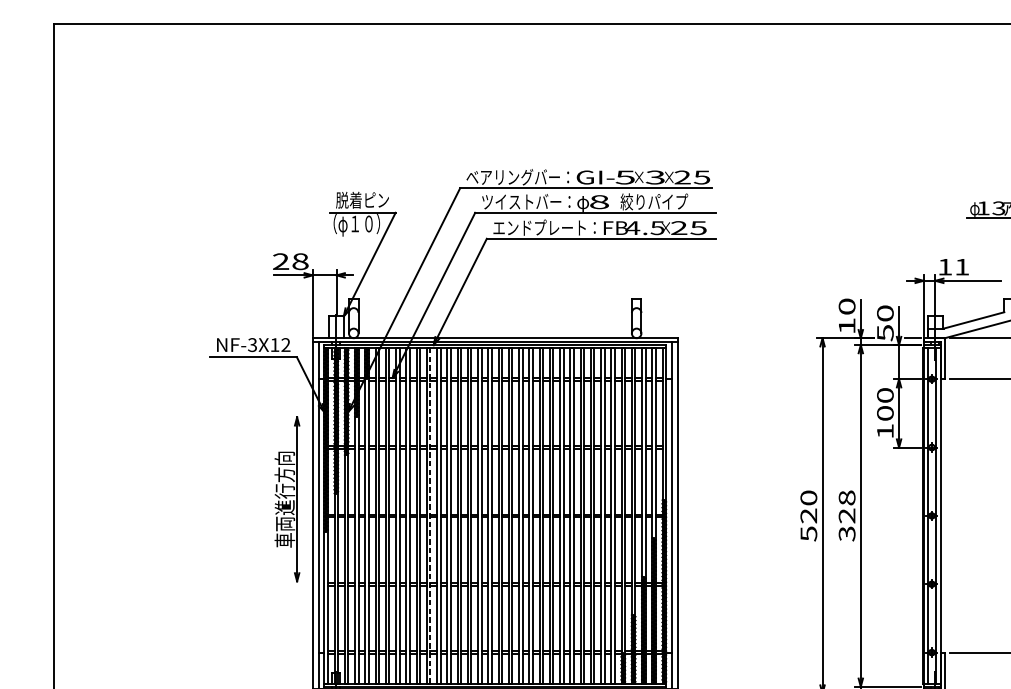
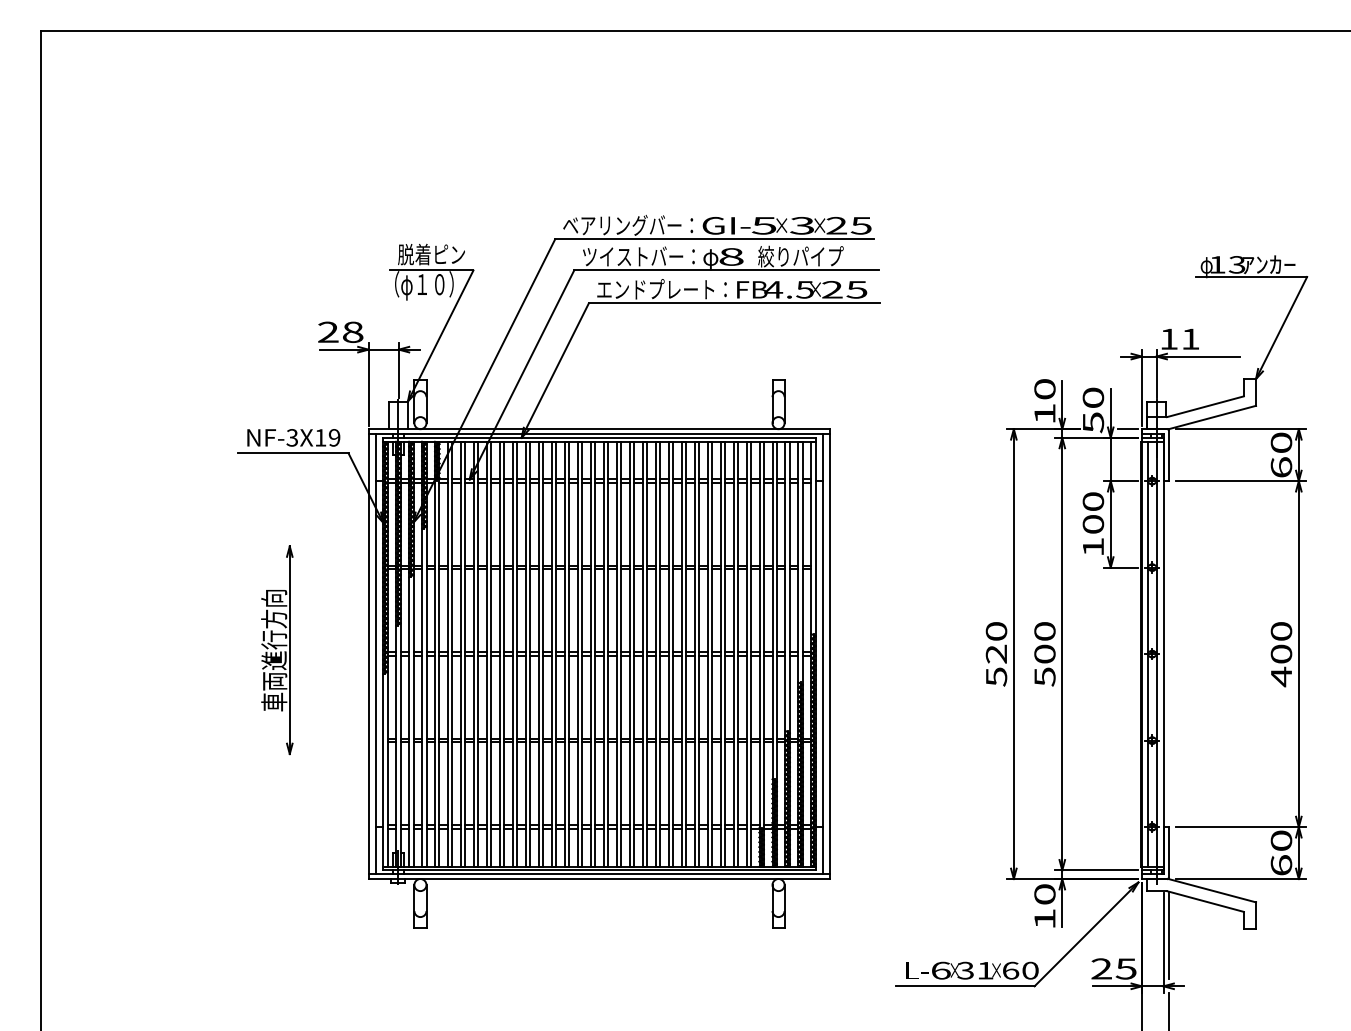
text: (285, 344) -> (334, 437), NF-3X12 -> NF-3X19
part: (287, 499) -> (277, 650), moved
line: (430, 515) -> (517, 653), dashed -> solid
text: (846, 516) -> (1044, 654), 328 -> 500

